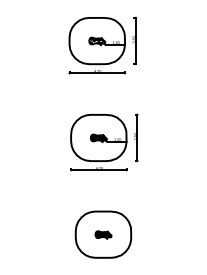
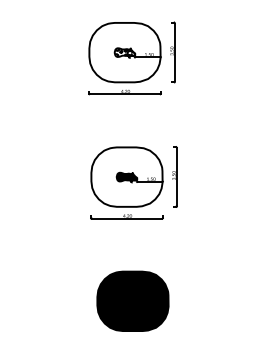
fill: (103, 234) -> (133, 301), added

